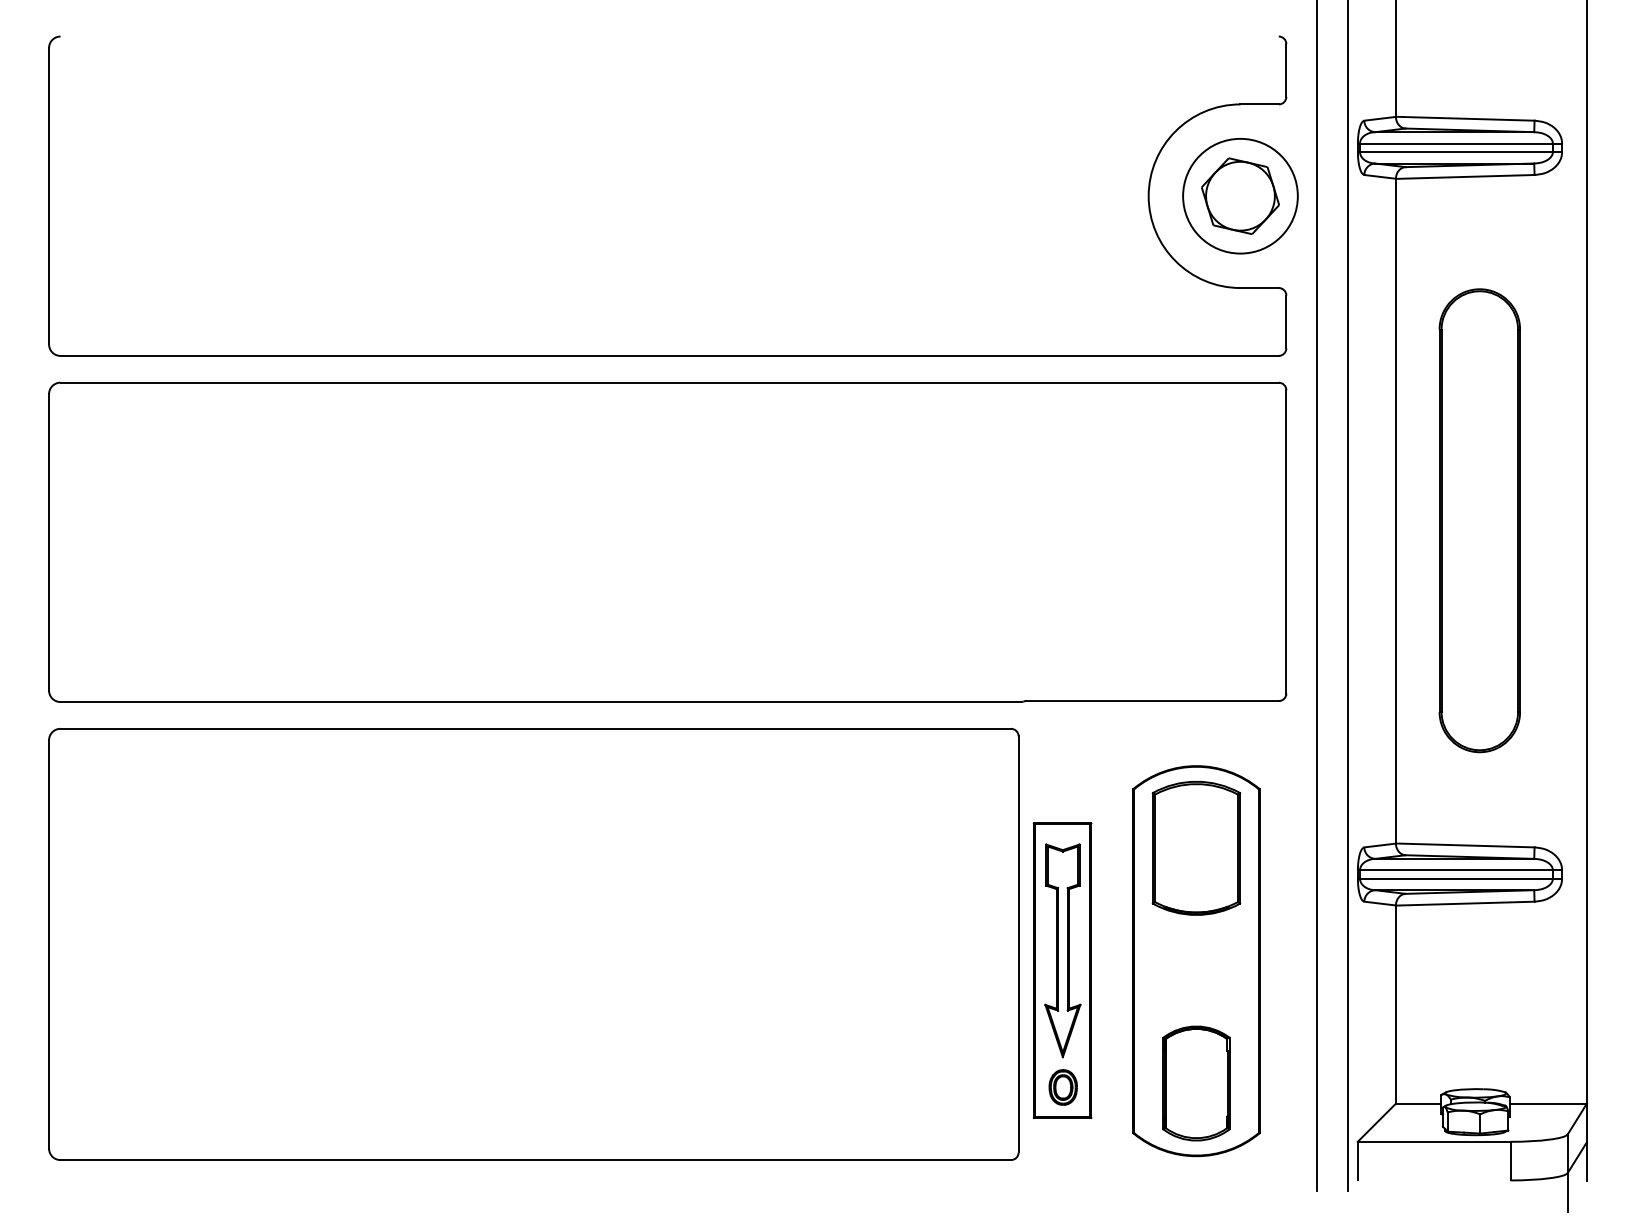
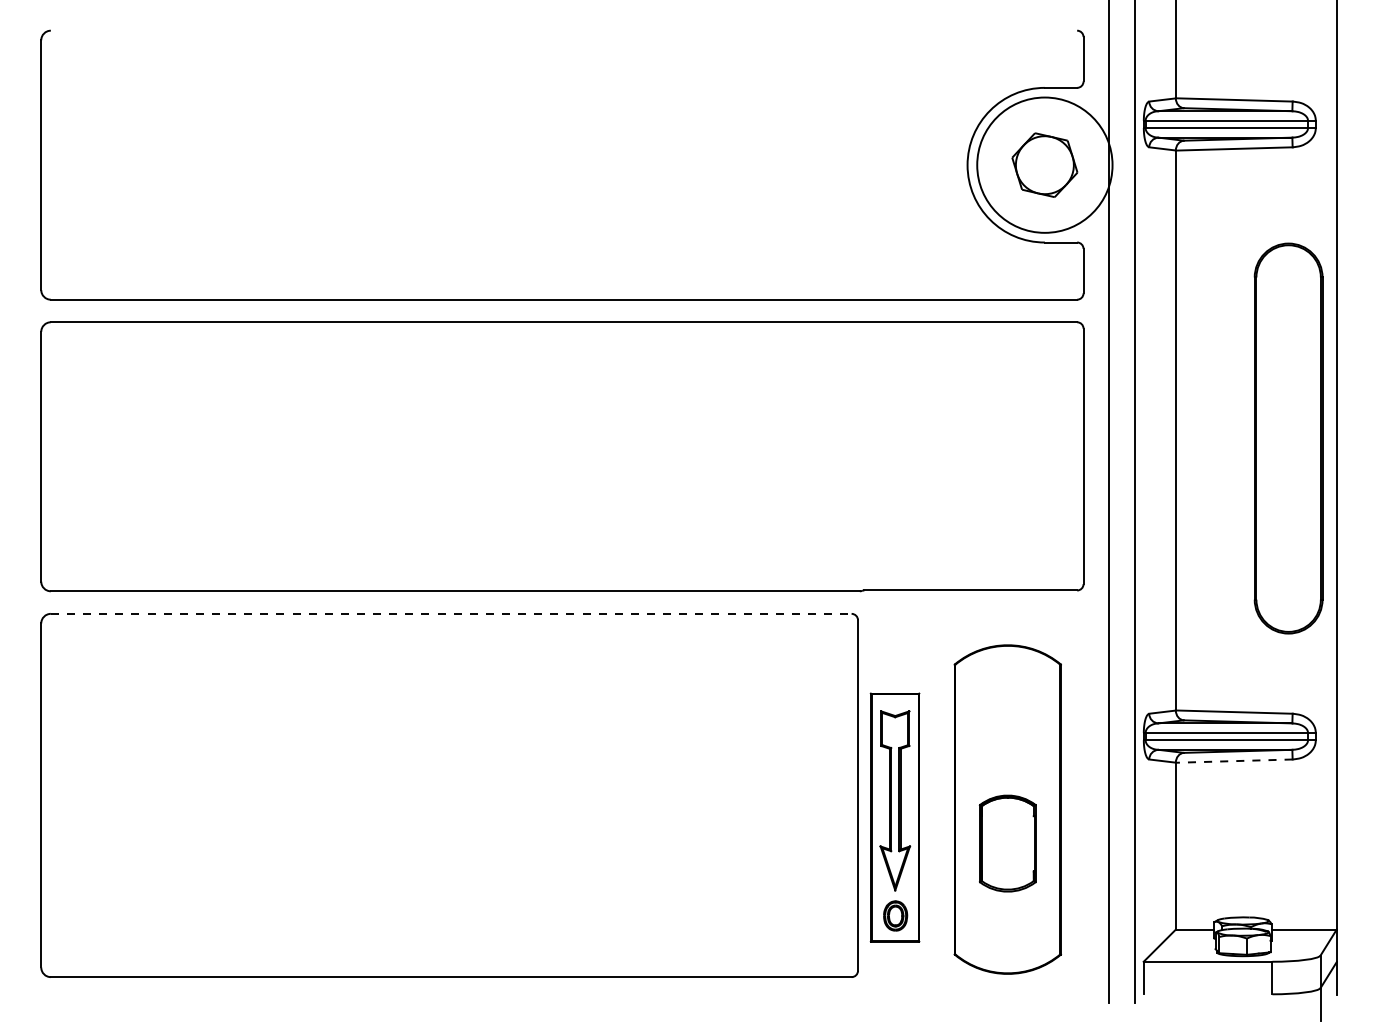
circle: (1240, 195) -> (1044, 164), size x1.4
part: (1479, 520) -> (1288, 438), moved
line: (536, 728) -> (451, 613), solid -> dashed
part: (1196, 848) -> (1007, 714), removed
line: (1464, 903) -> (1233, 761), solid -> dashed
part: (1196, 1083) -> (1007, 843), moved

